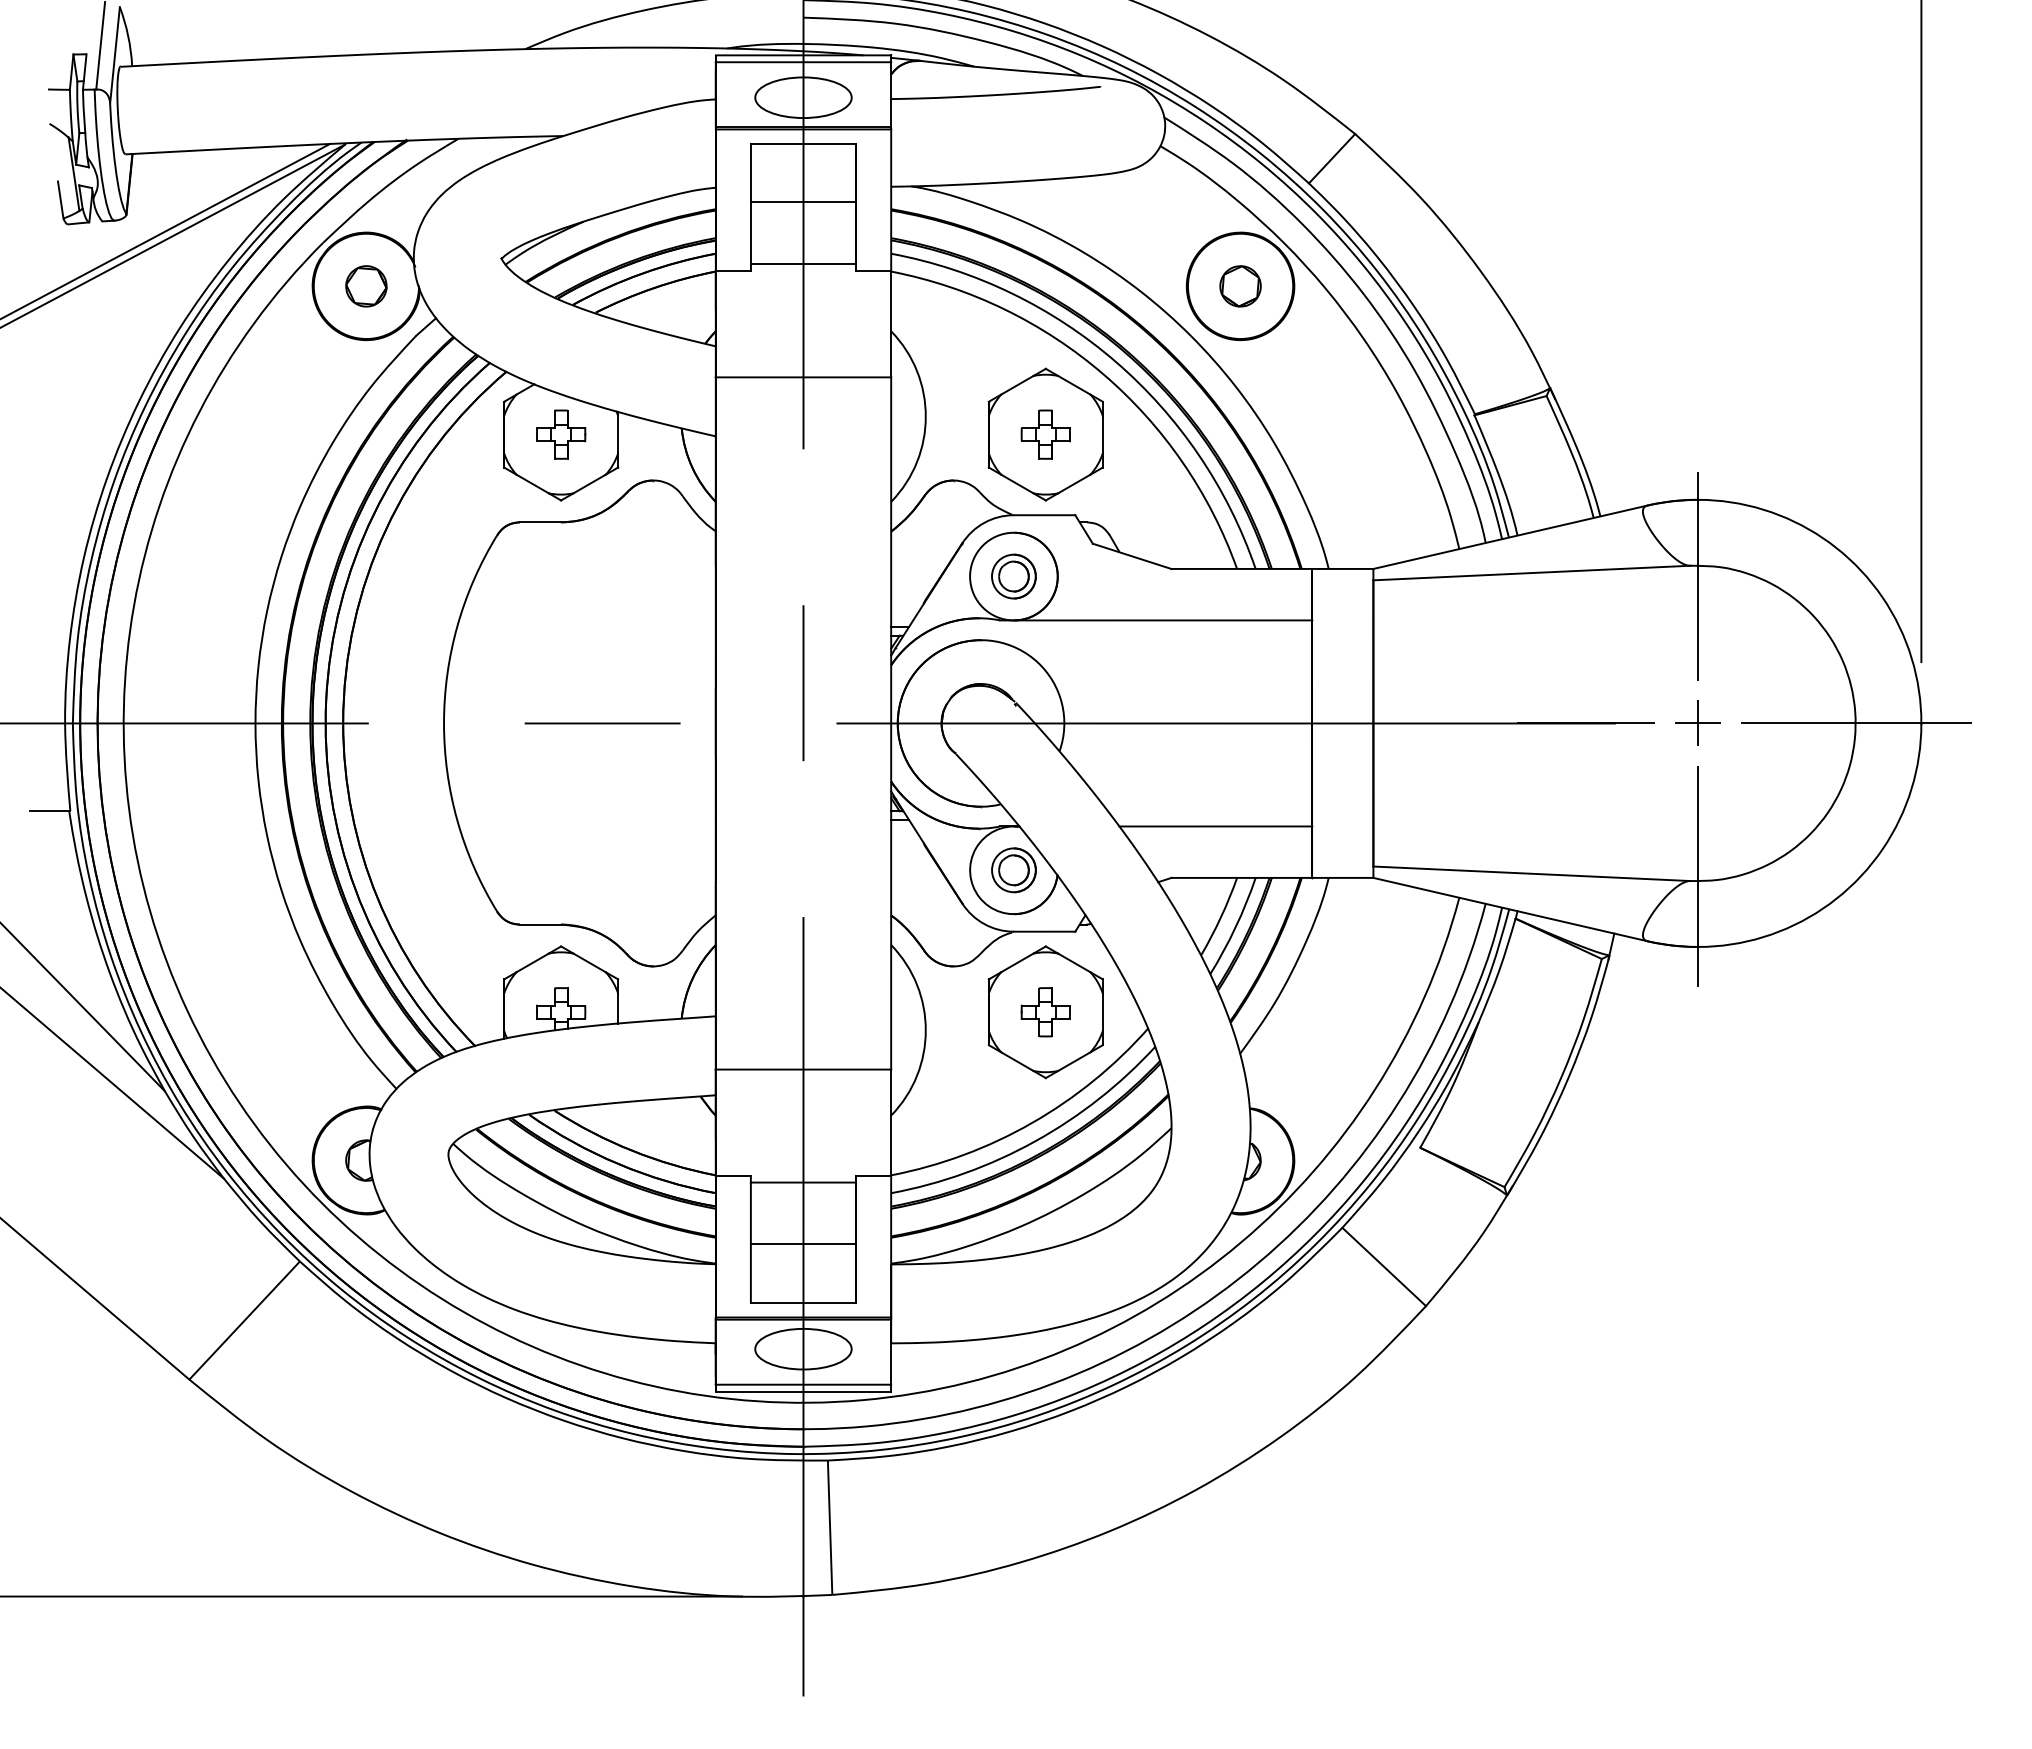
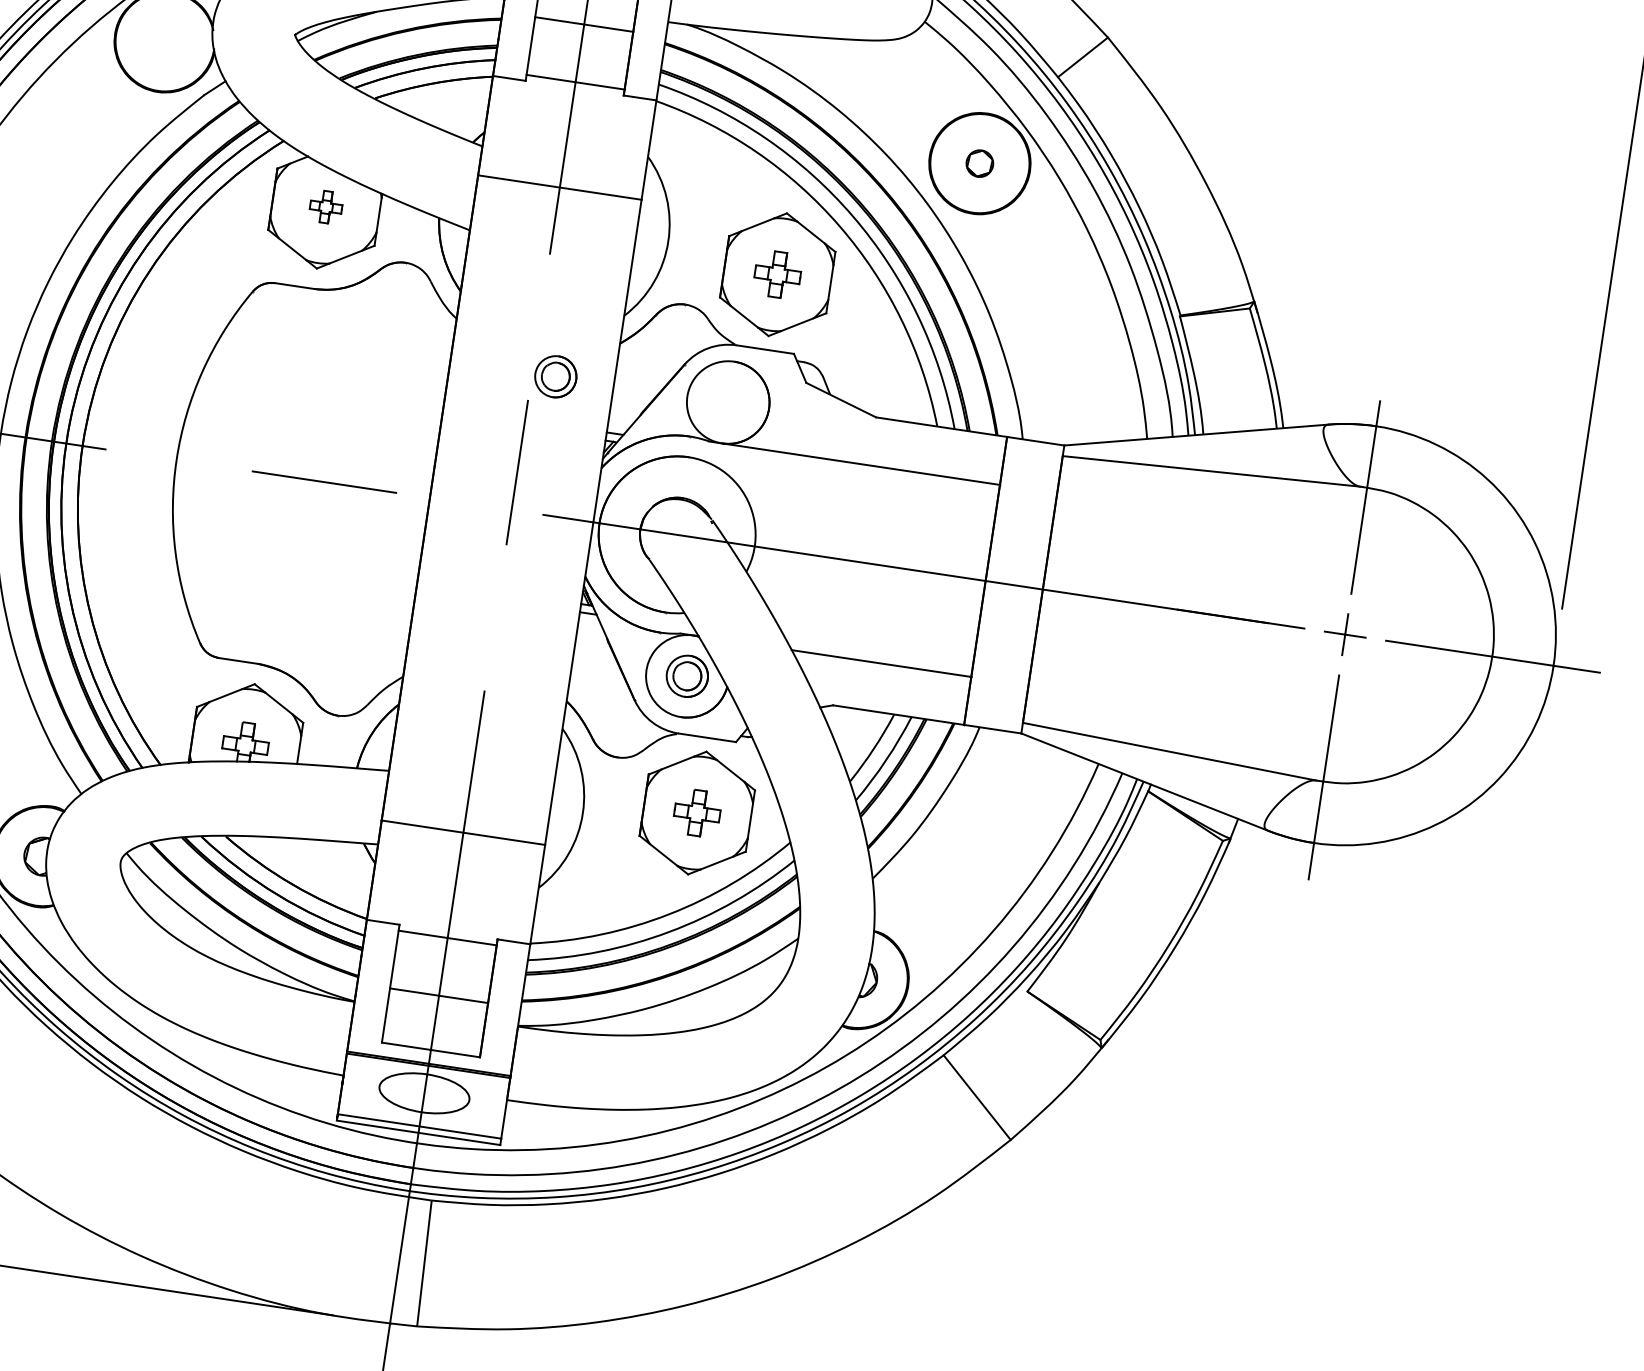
part: (366, 286) -> (165, 41), removed
part: (1240, 286) -> (979, 163), size x0.7
part: (561, 434) -> (326, 207), size x0.7
part: (1013, 576) -> (555, 376), moved

